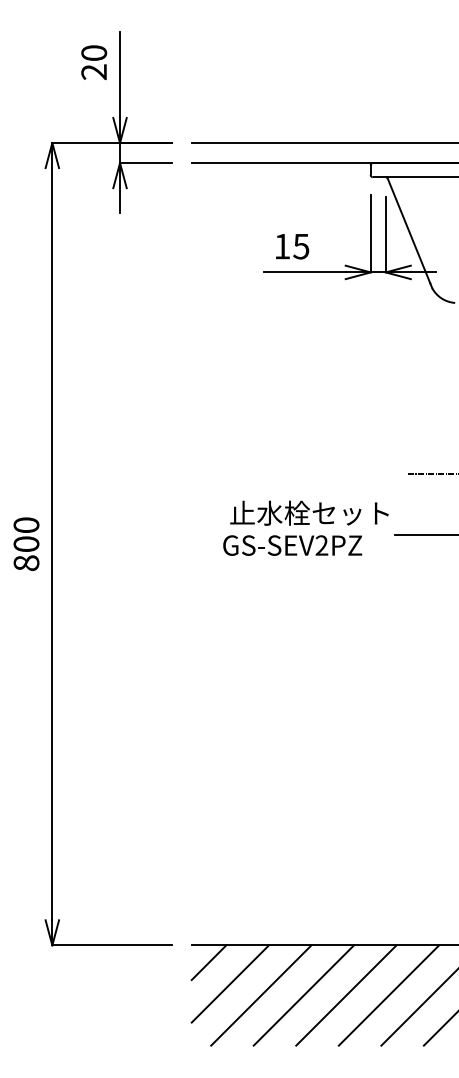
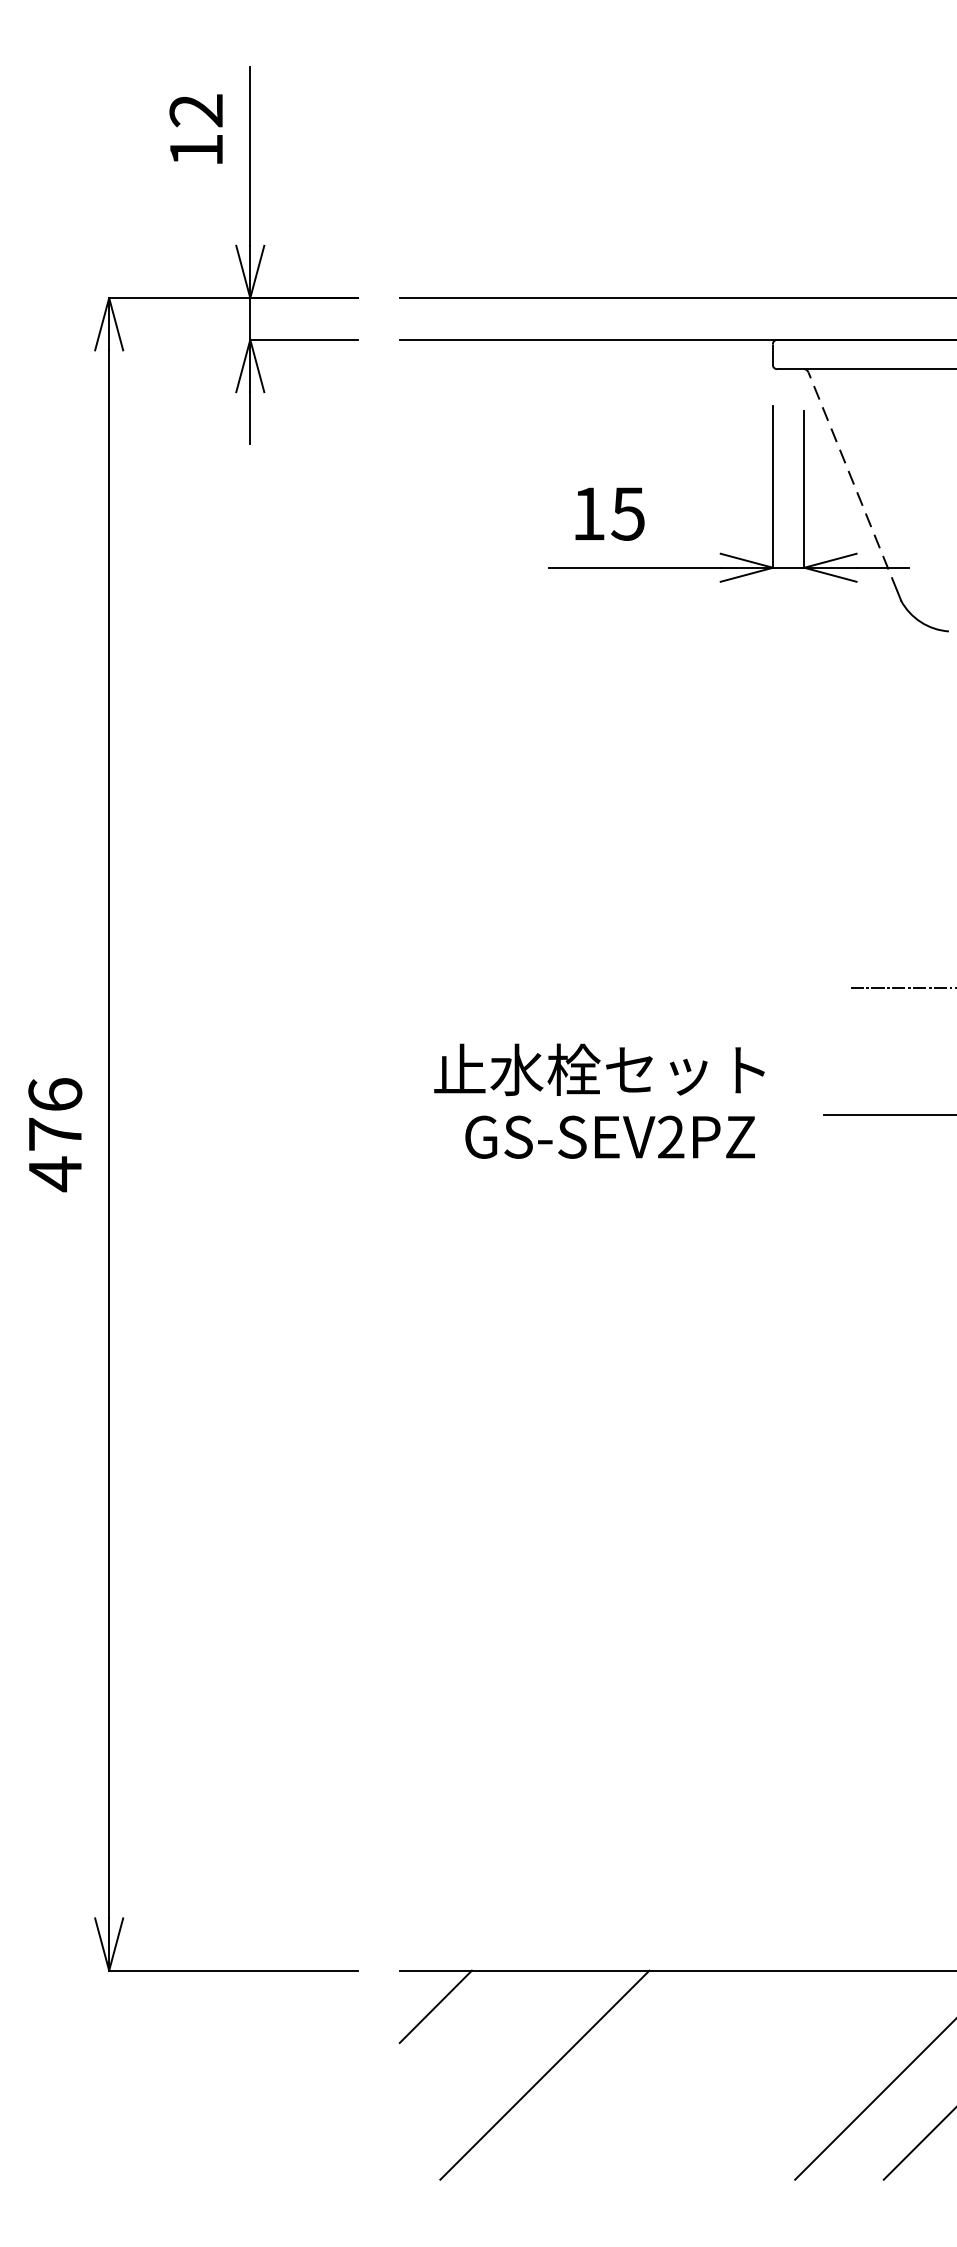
text: (94, 62) -> (197, 130), 20 -> 12
line: (409, 231) -> (853, 482), solid -> dashed
text: (309, 512) -> (599, 1068), moved
text: (26, 544) -> (55, 1134), 800 -> 476
line: (229, 983) -> (478, 2050), removed
line: (303, 995) -> (632, 2075), removed
line: (346, 995) -> (722, 2075), removed
line: (388, 995) -> (809, 2075), removed

